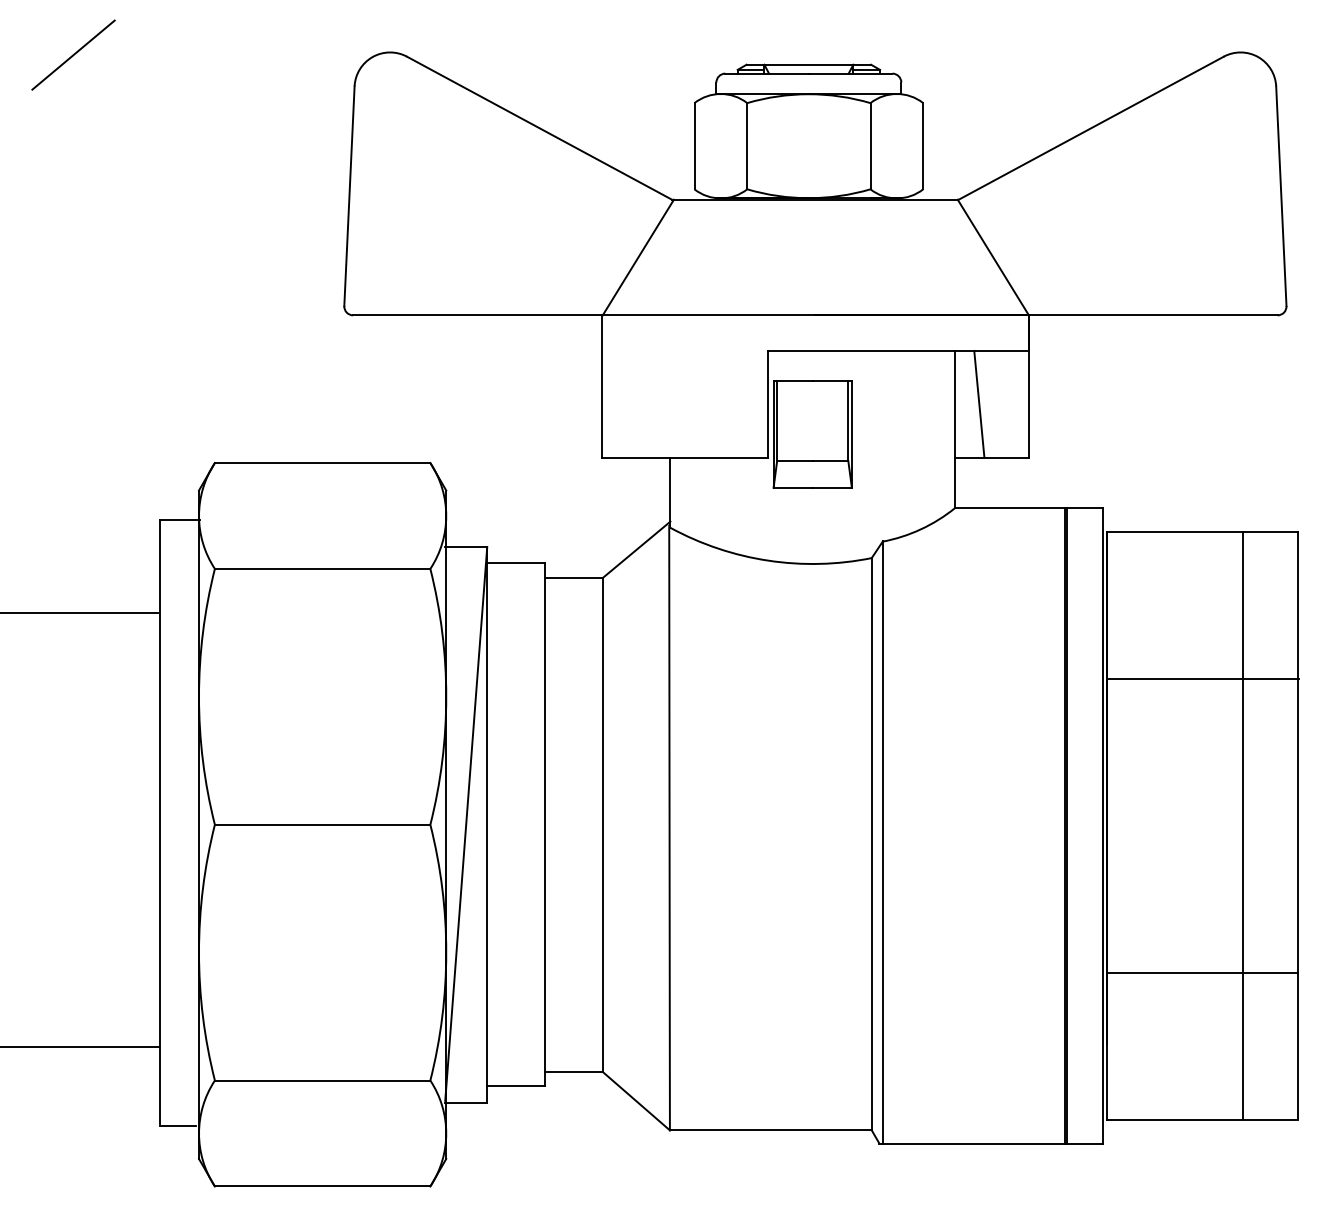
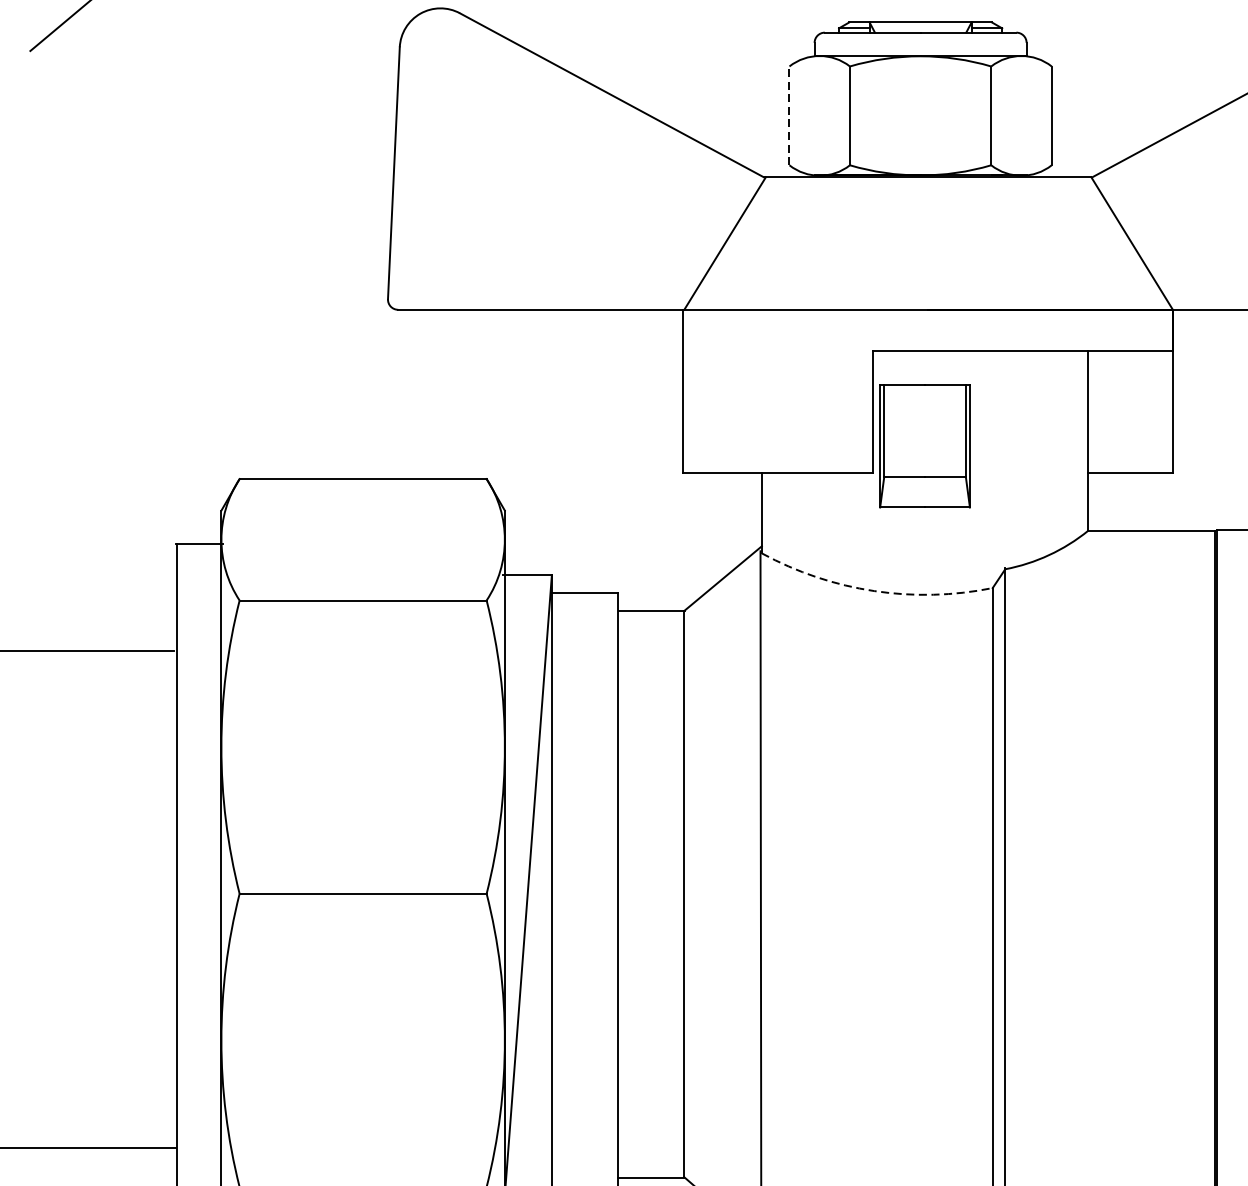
line: (694, 145) -> (789, 115), solid -> dashed
line: (979, 403) -> (1116, 410), removed
arc: (768, 560) -> (874, 590), solid -> dashed

